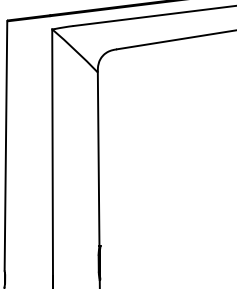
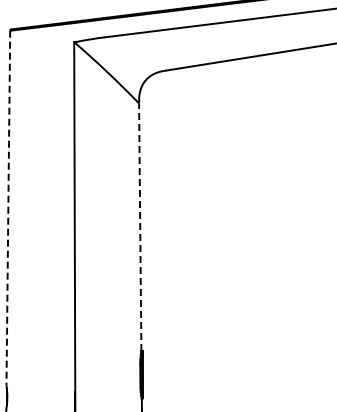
line: (6, 146) -> (8, 208), solid -> dashed
line: (98, 159) -> (140, 227), solid -> dashed

